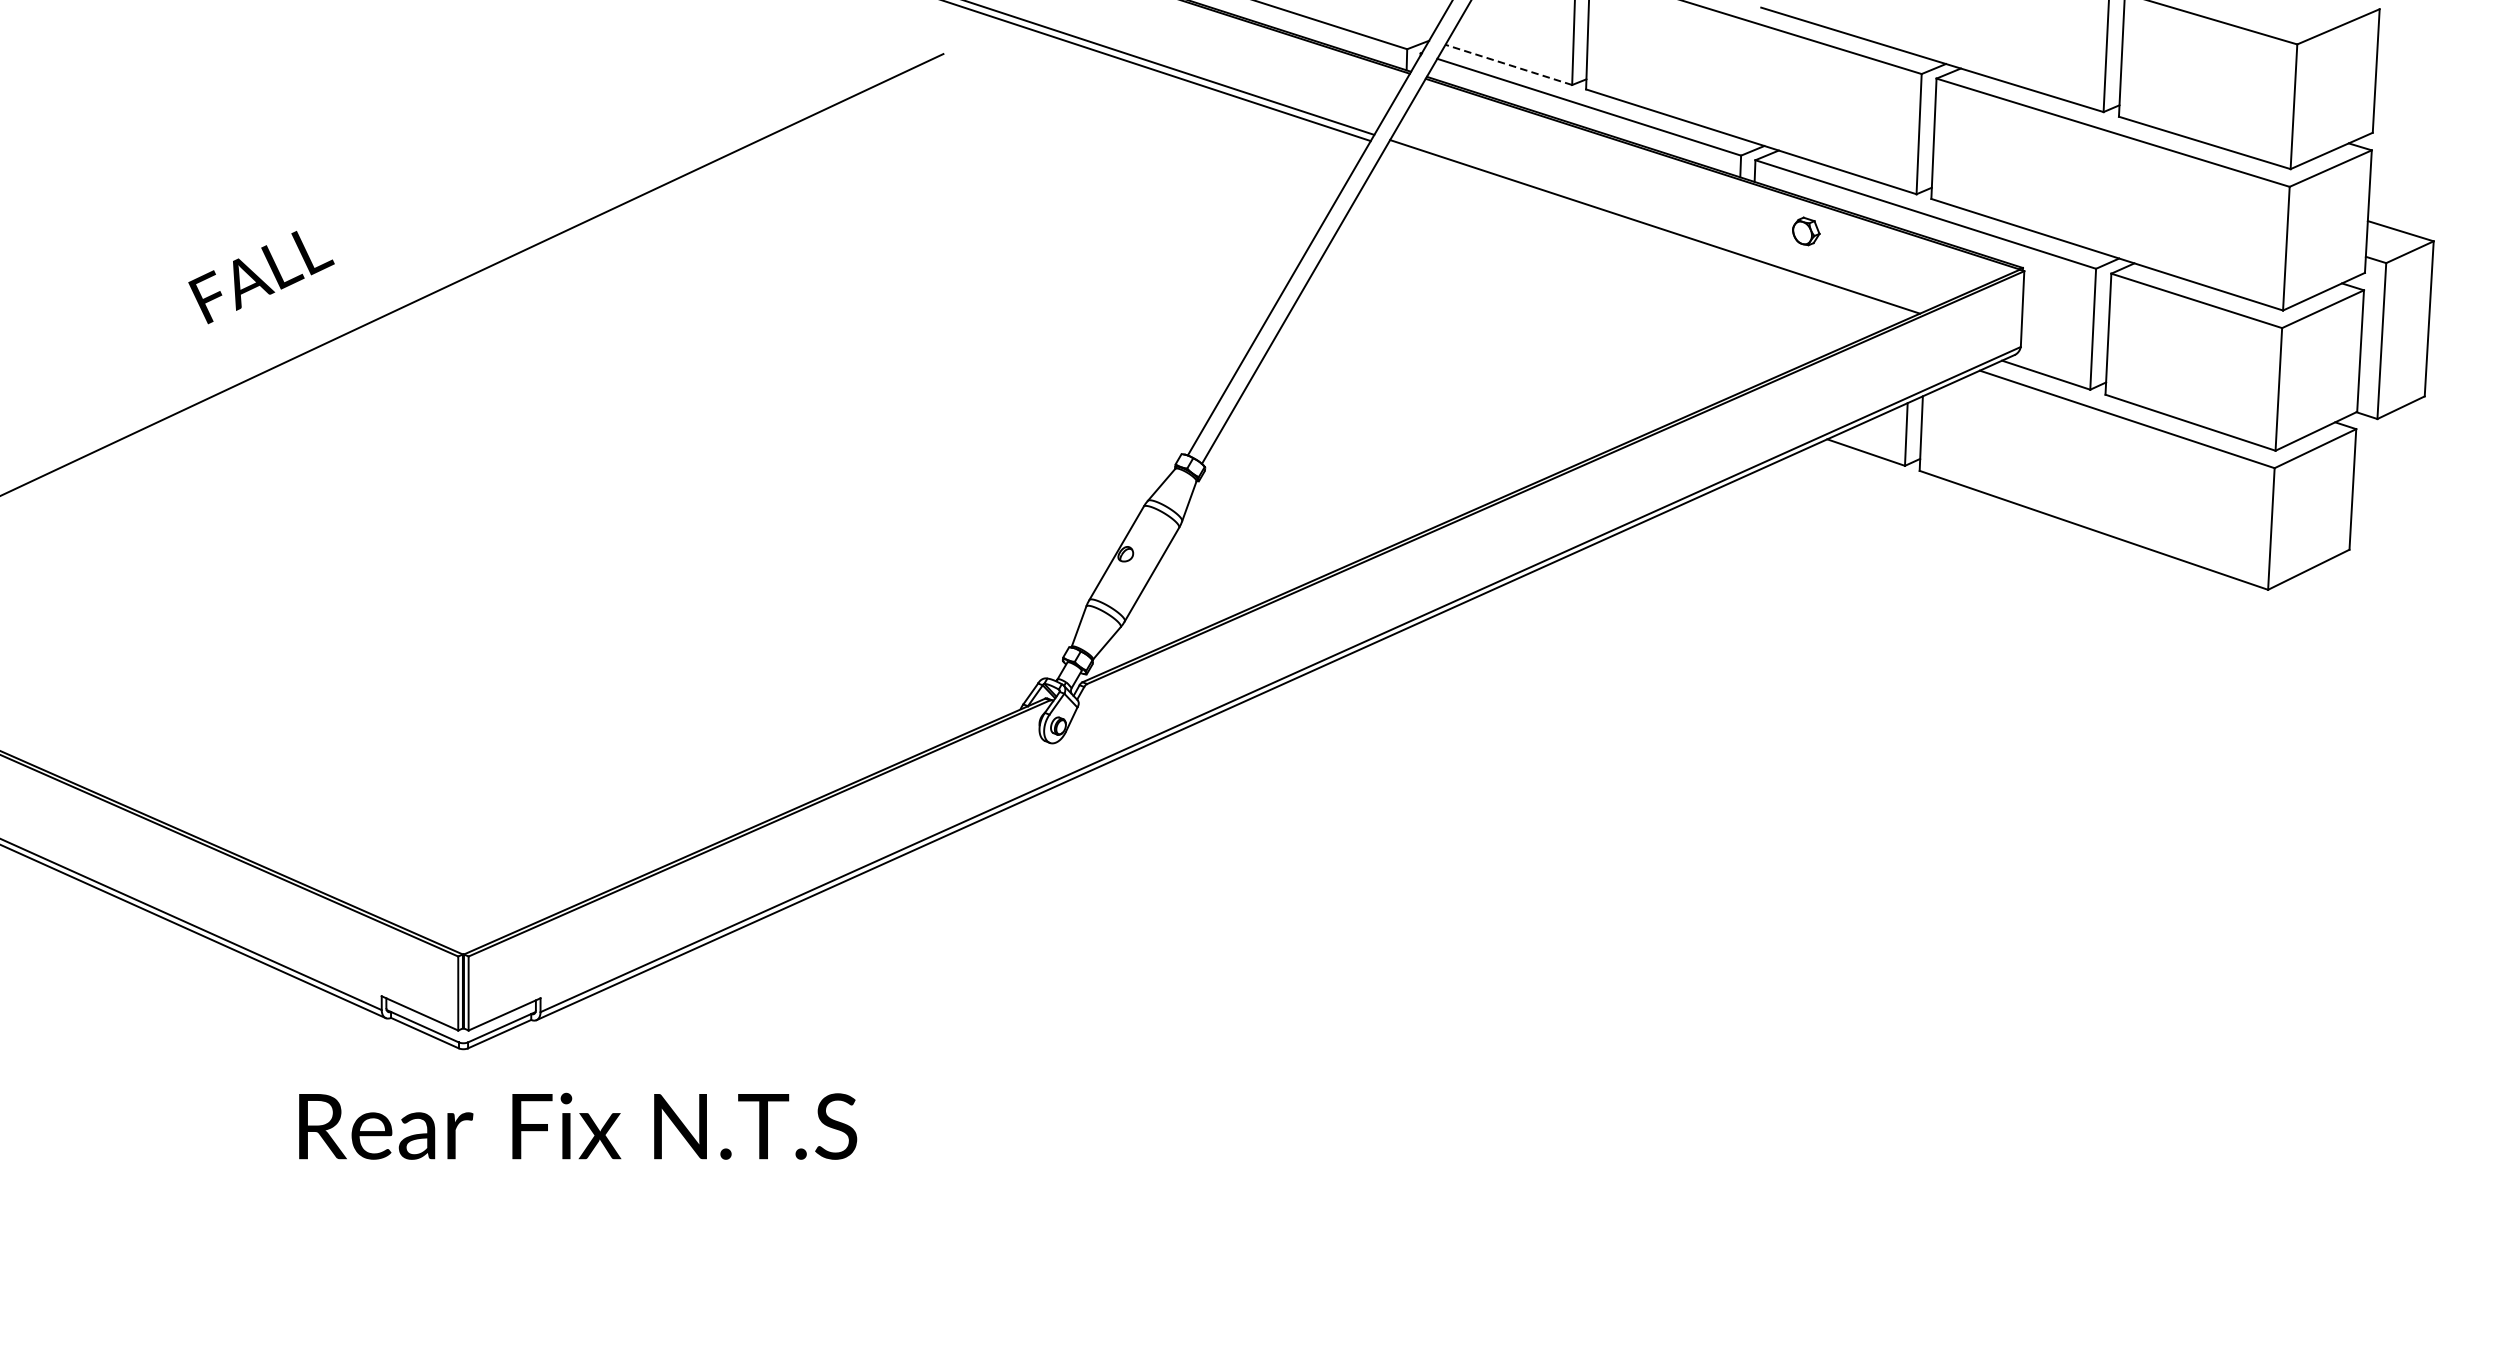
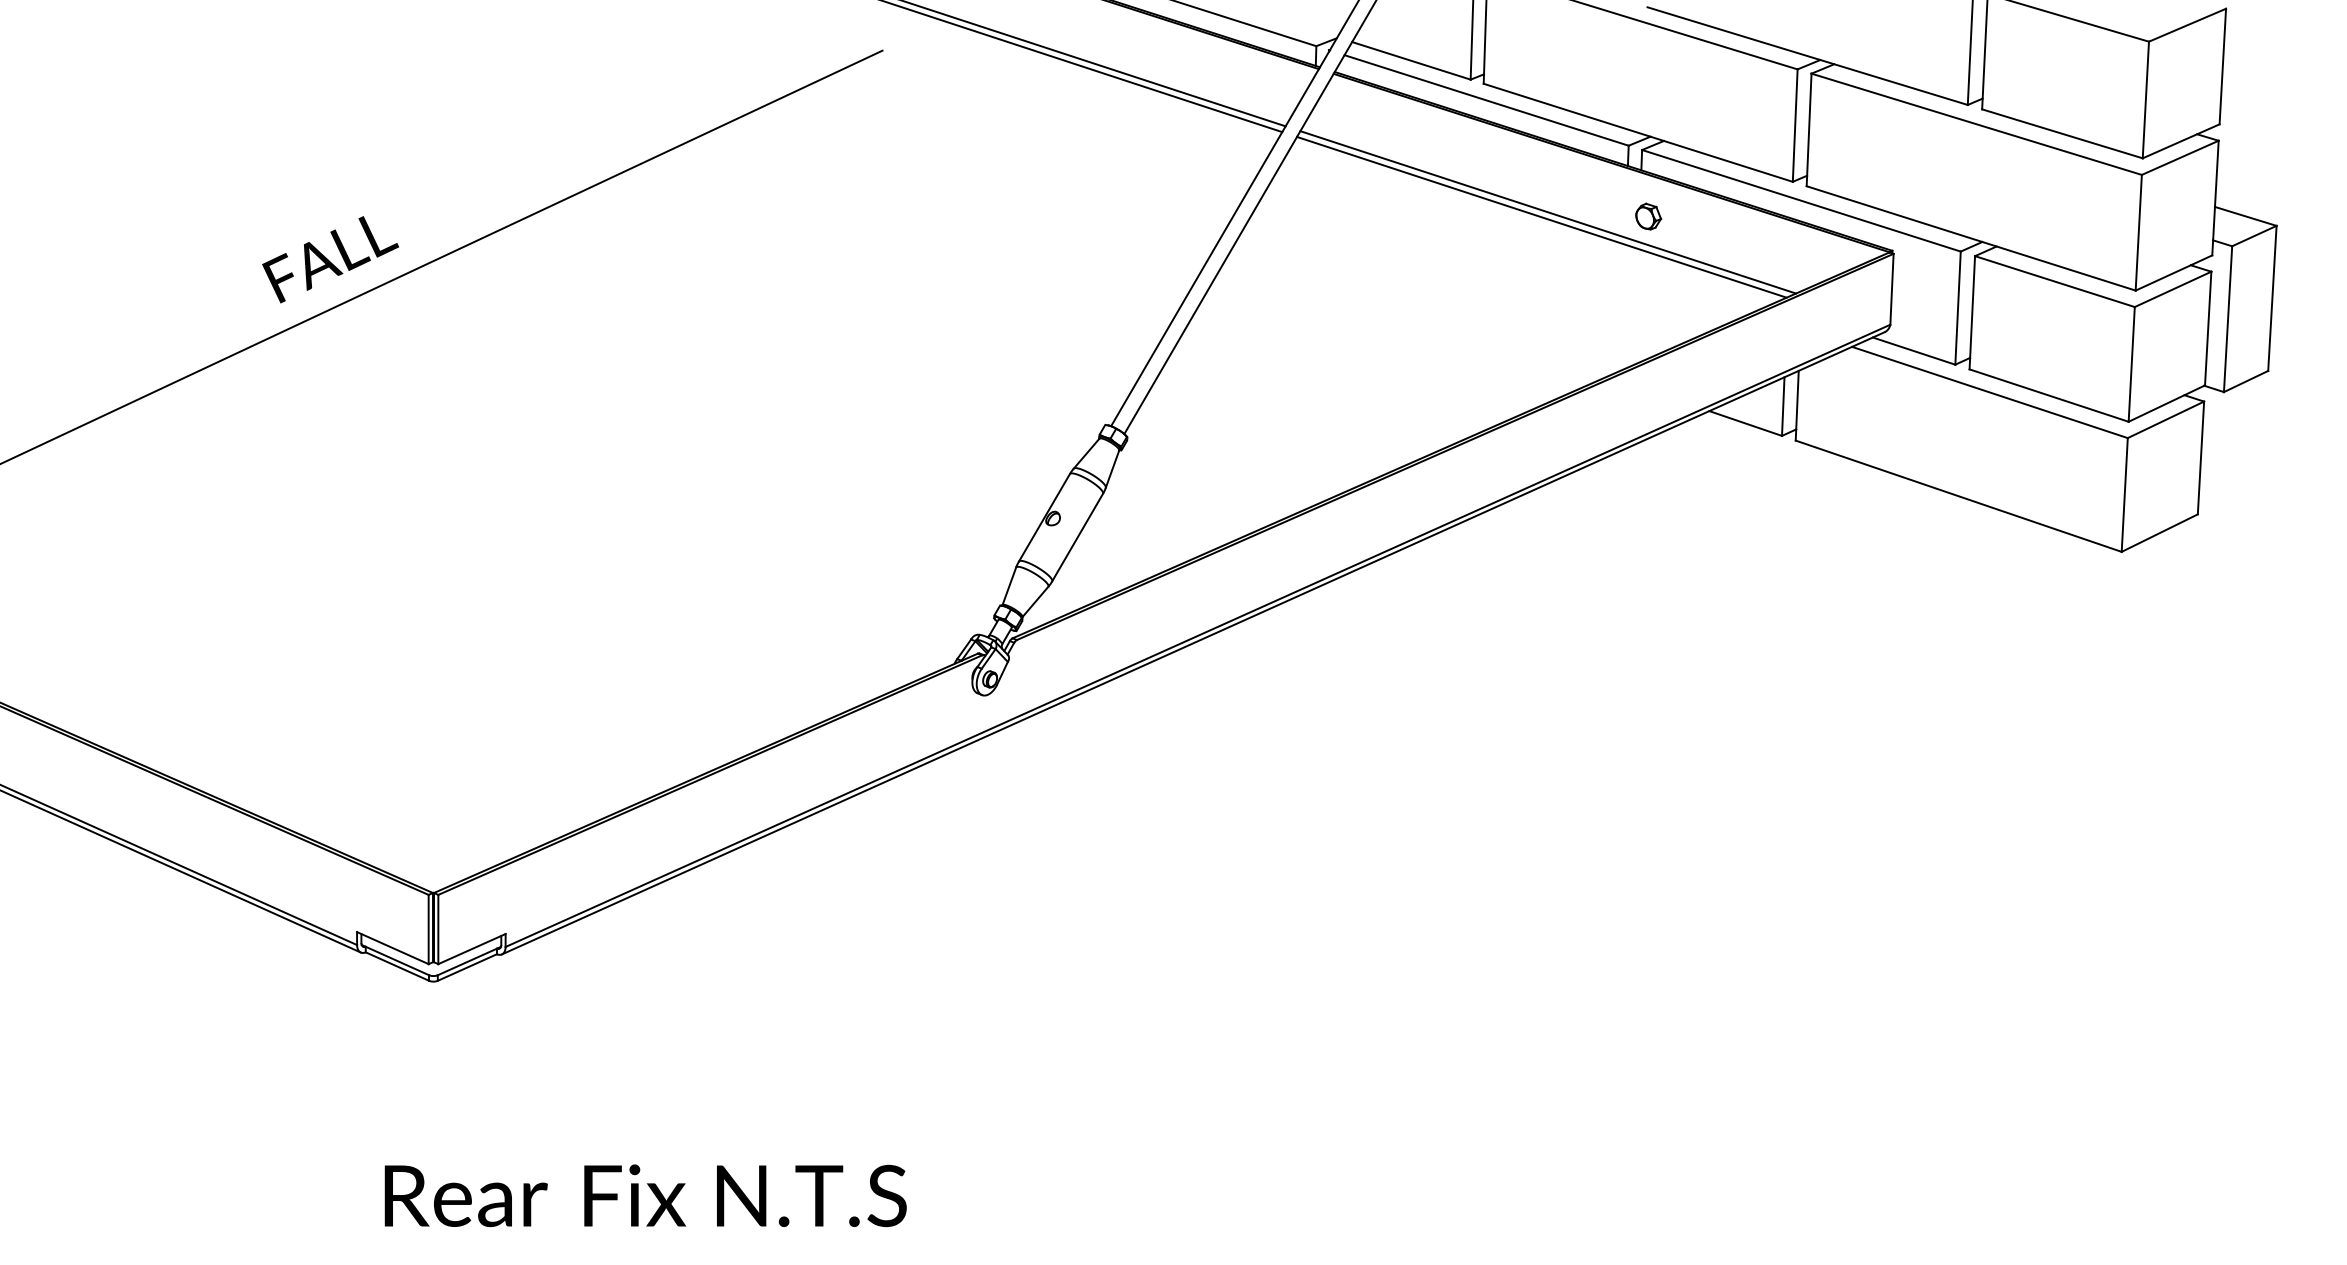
line: (1507, 64) -> (1410, 60), dashed -> solid
line: (1647, 231) -> (1541, 216), added
part: (1806, 231) -> (1648, 216), moved
text: (261, 277) -> (330, 259), moved
text: (577, 1126) -> (645, 1195), moved

